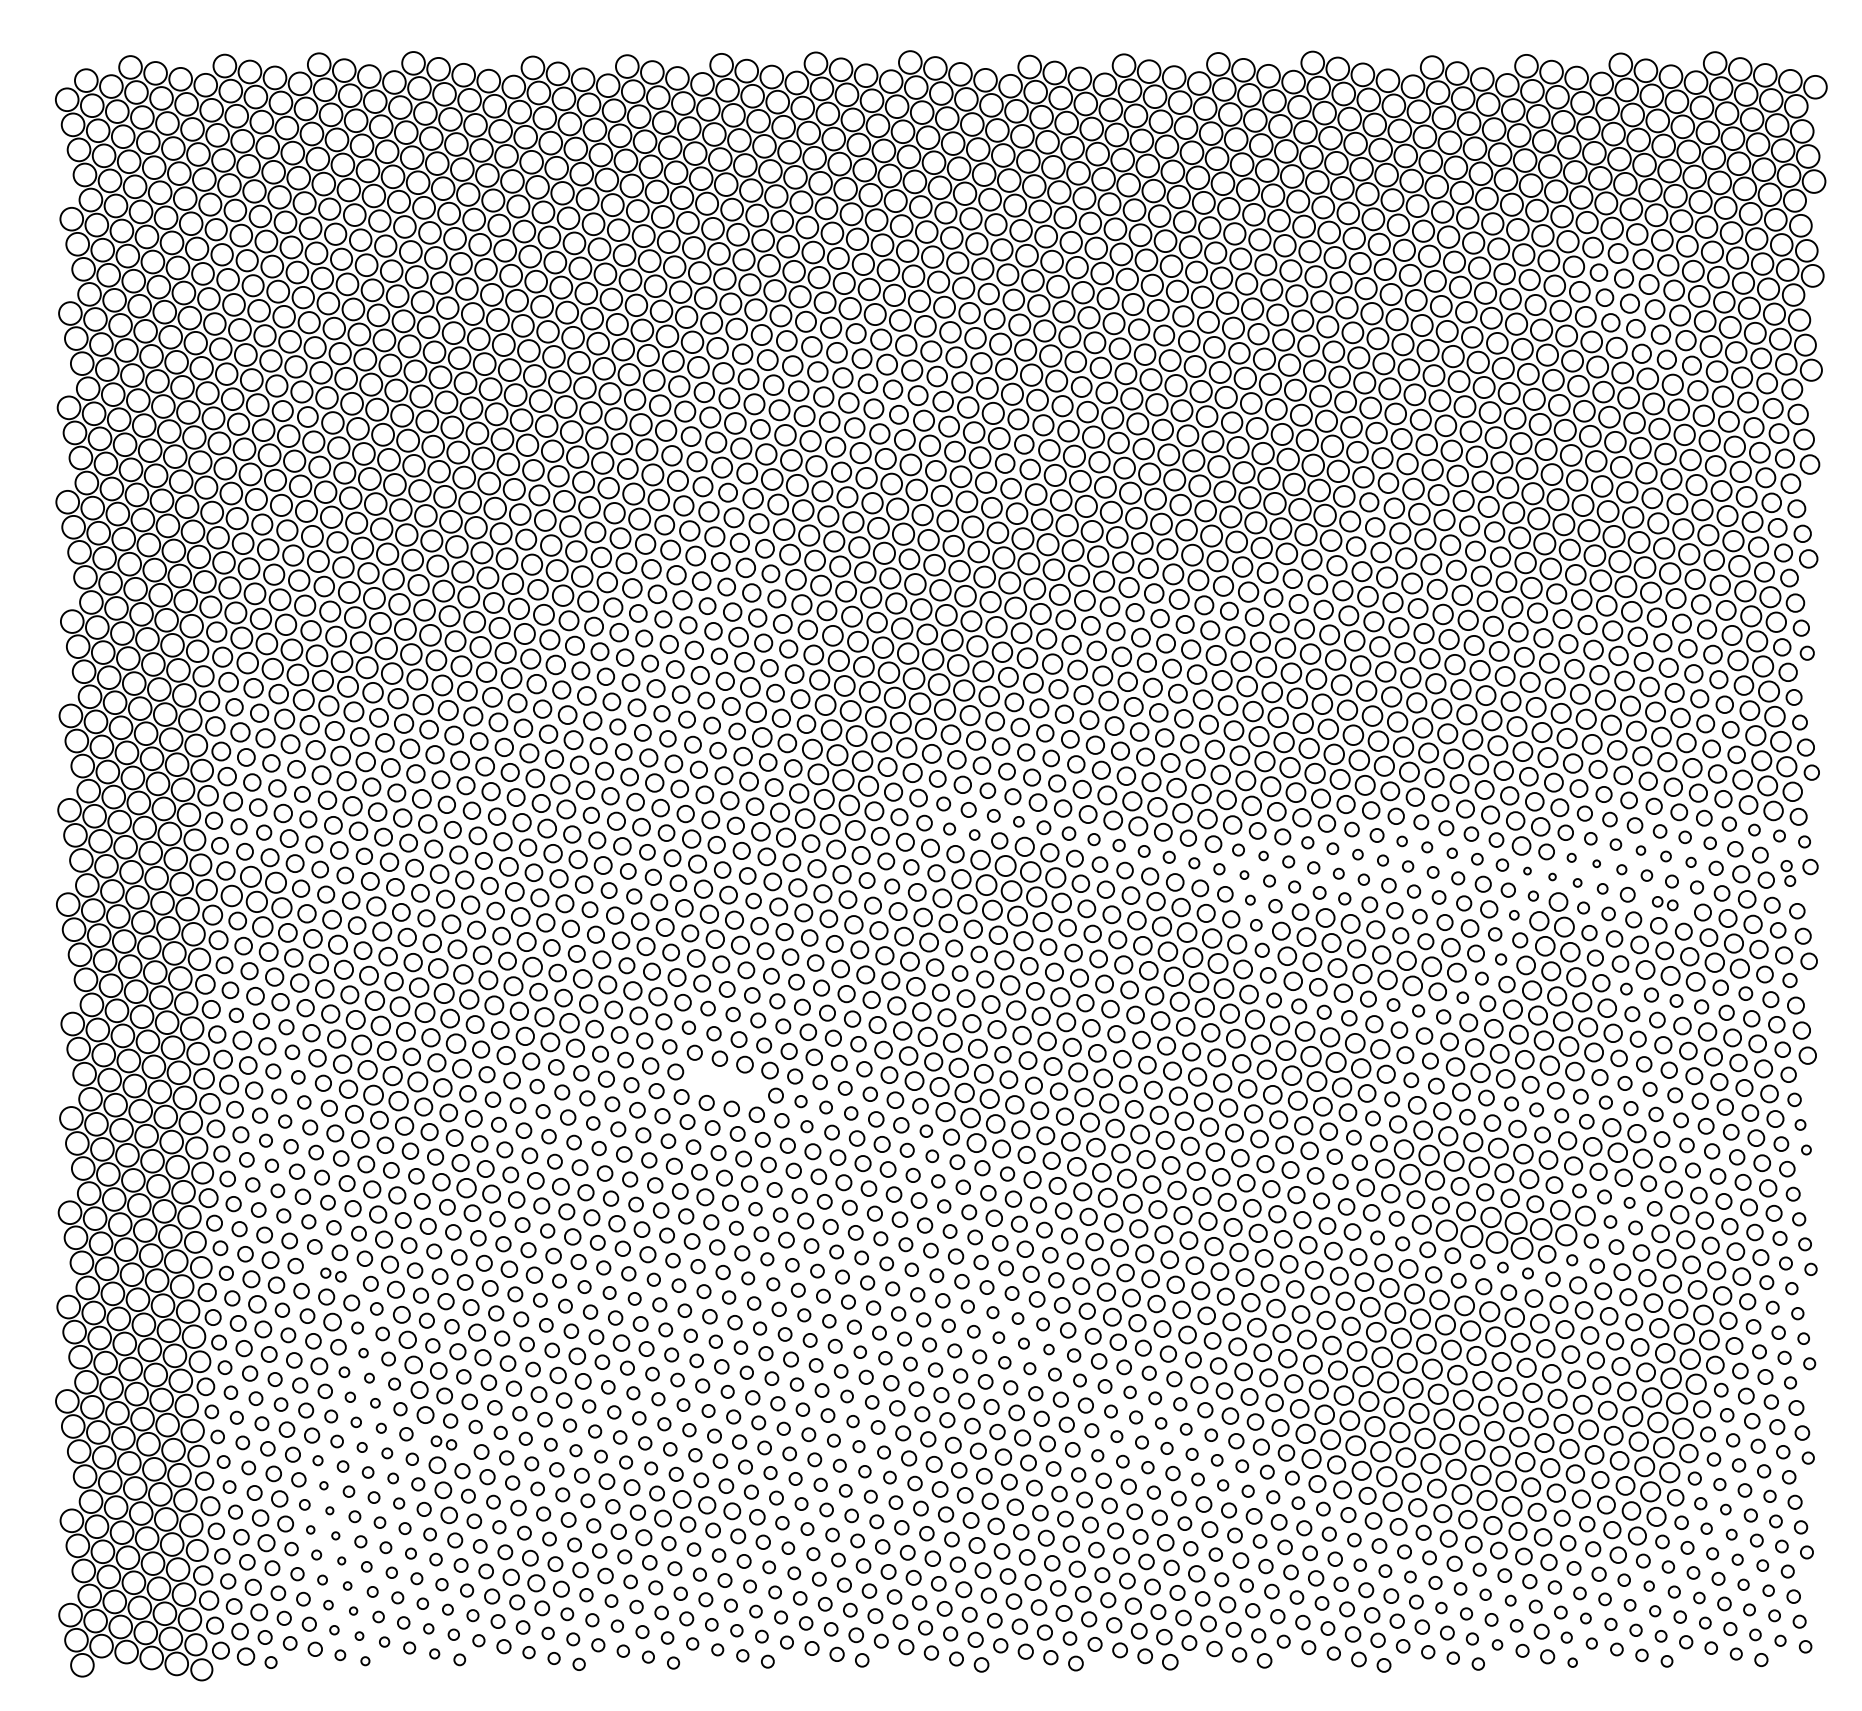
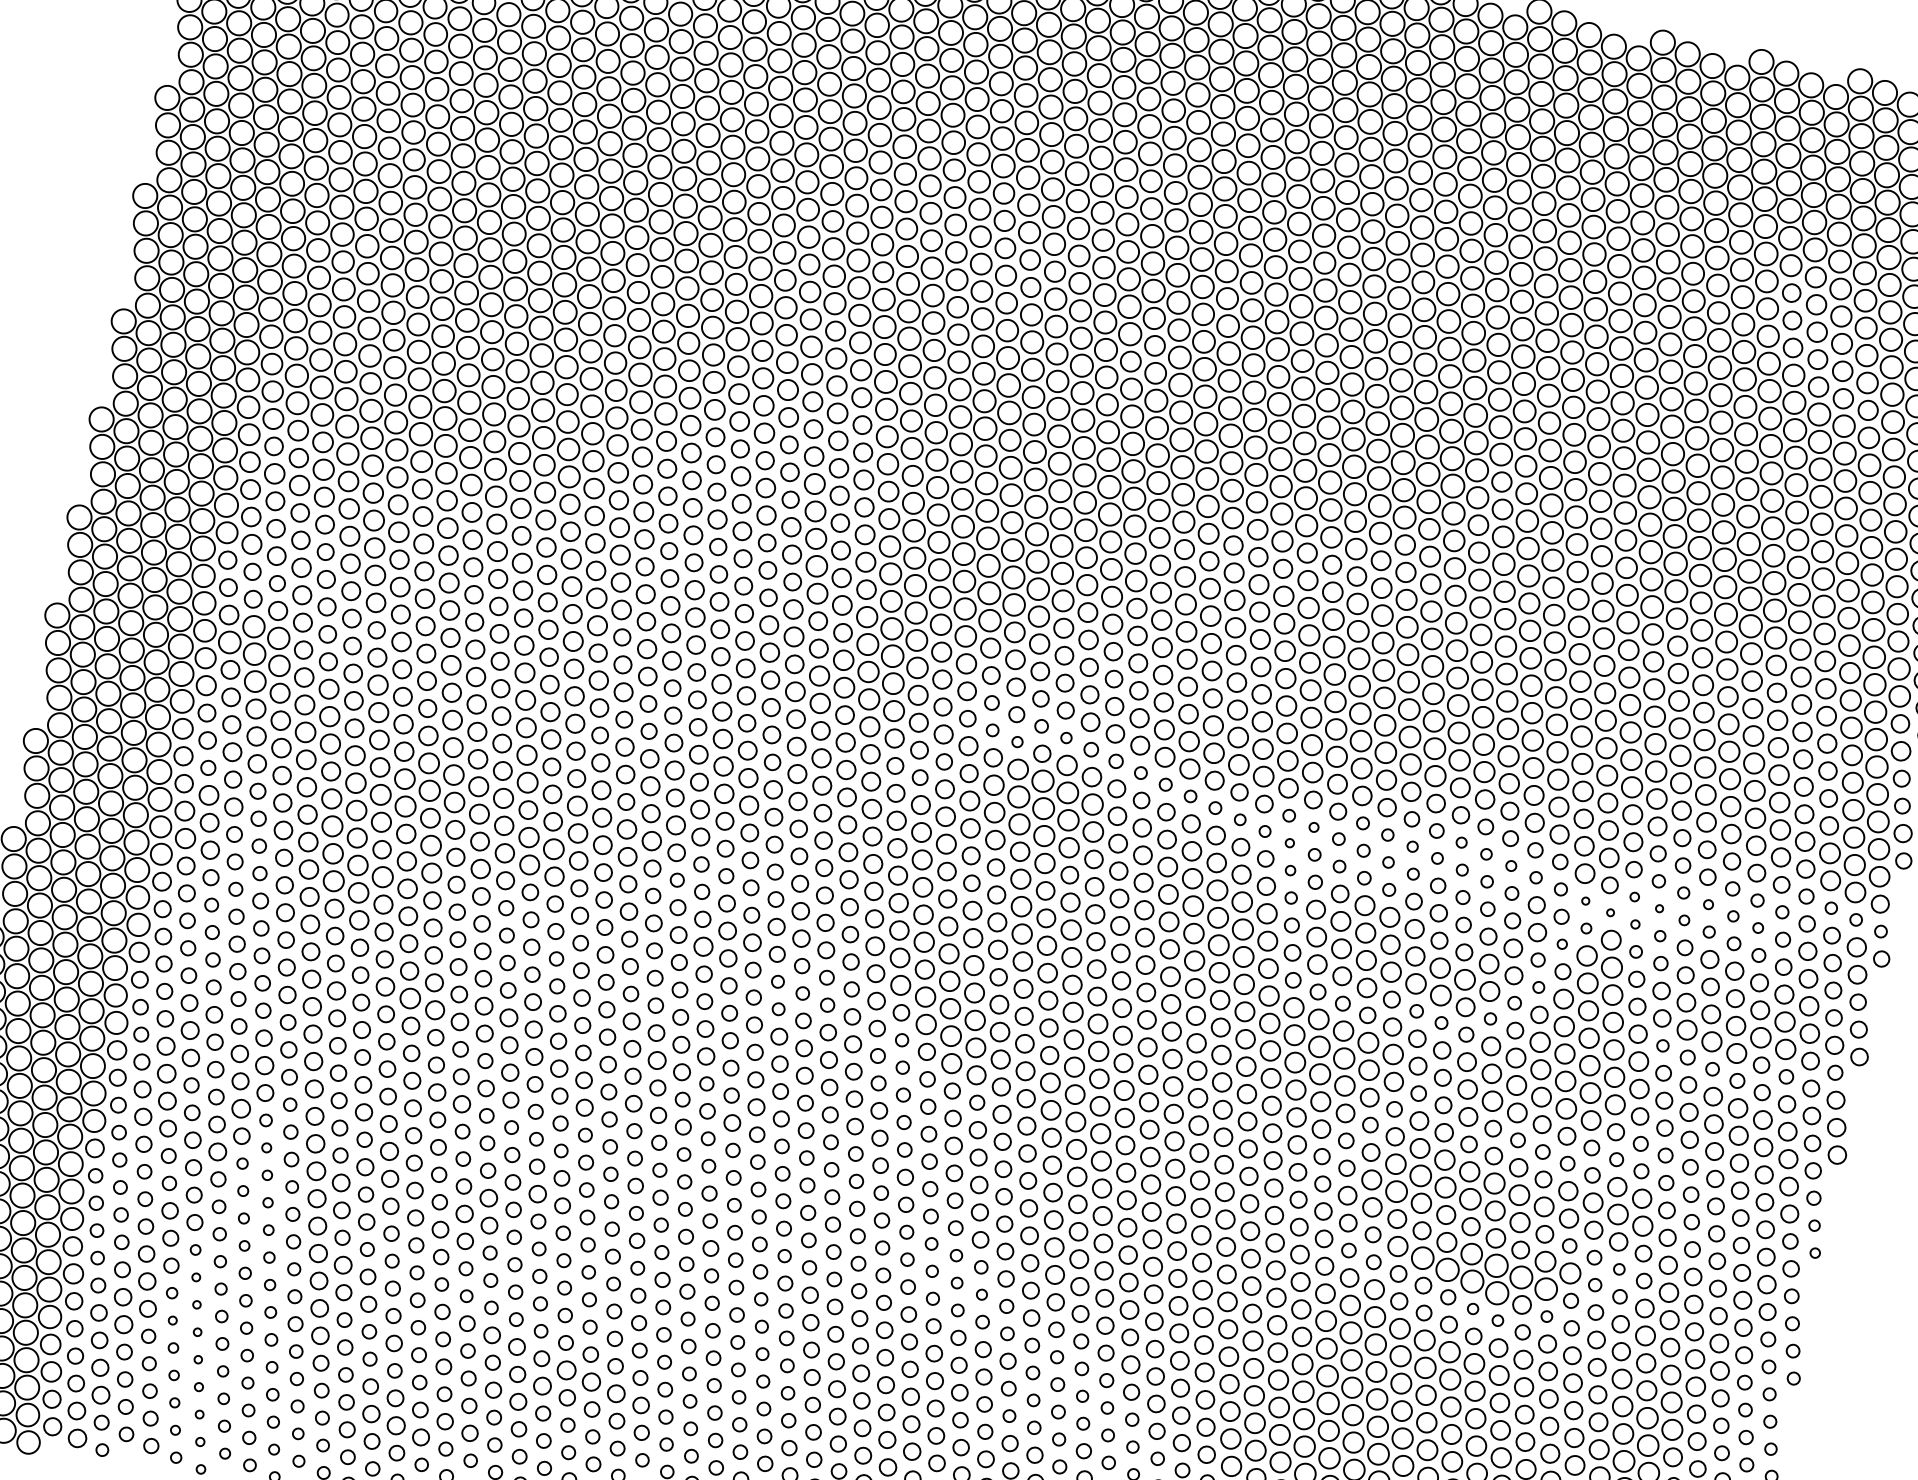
part: (1788, 873) -> (1857, 960), size x1.67
part: (1664, 903) -> (1721, 964), size x1.67
part: (725, 1083) -> (703, 946), added
part: (333, 1274) -> (252, 1059), size x1.67
part: (443, 1442) -> (330, 1258), size x1.67

